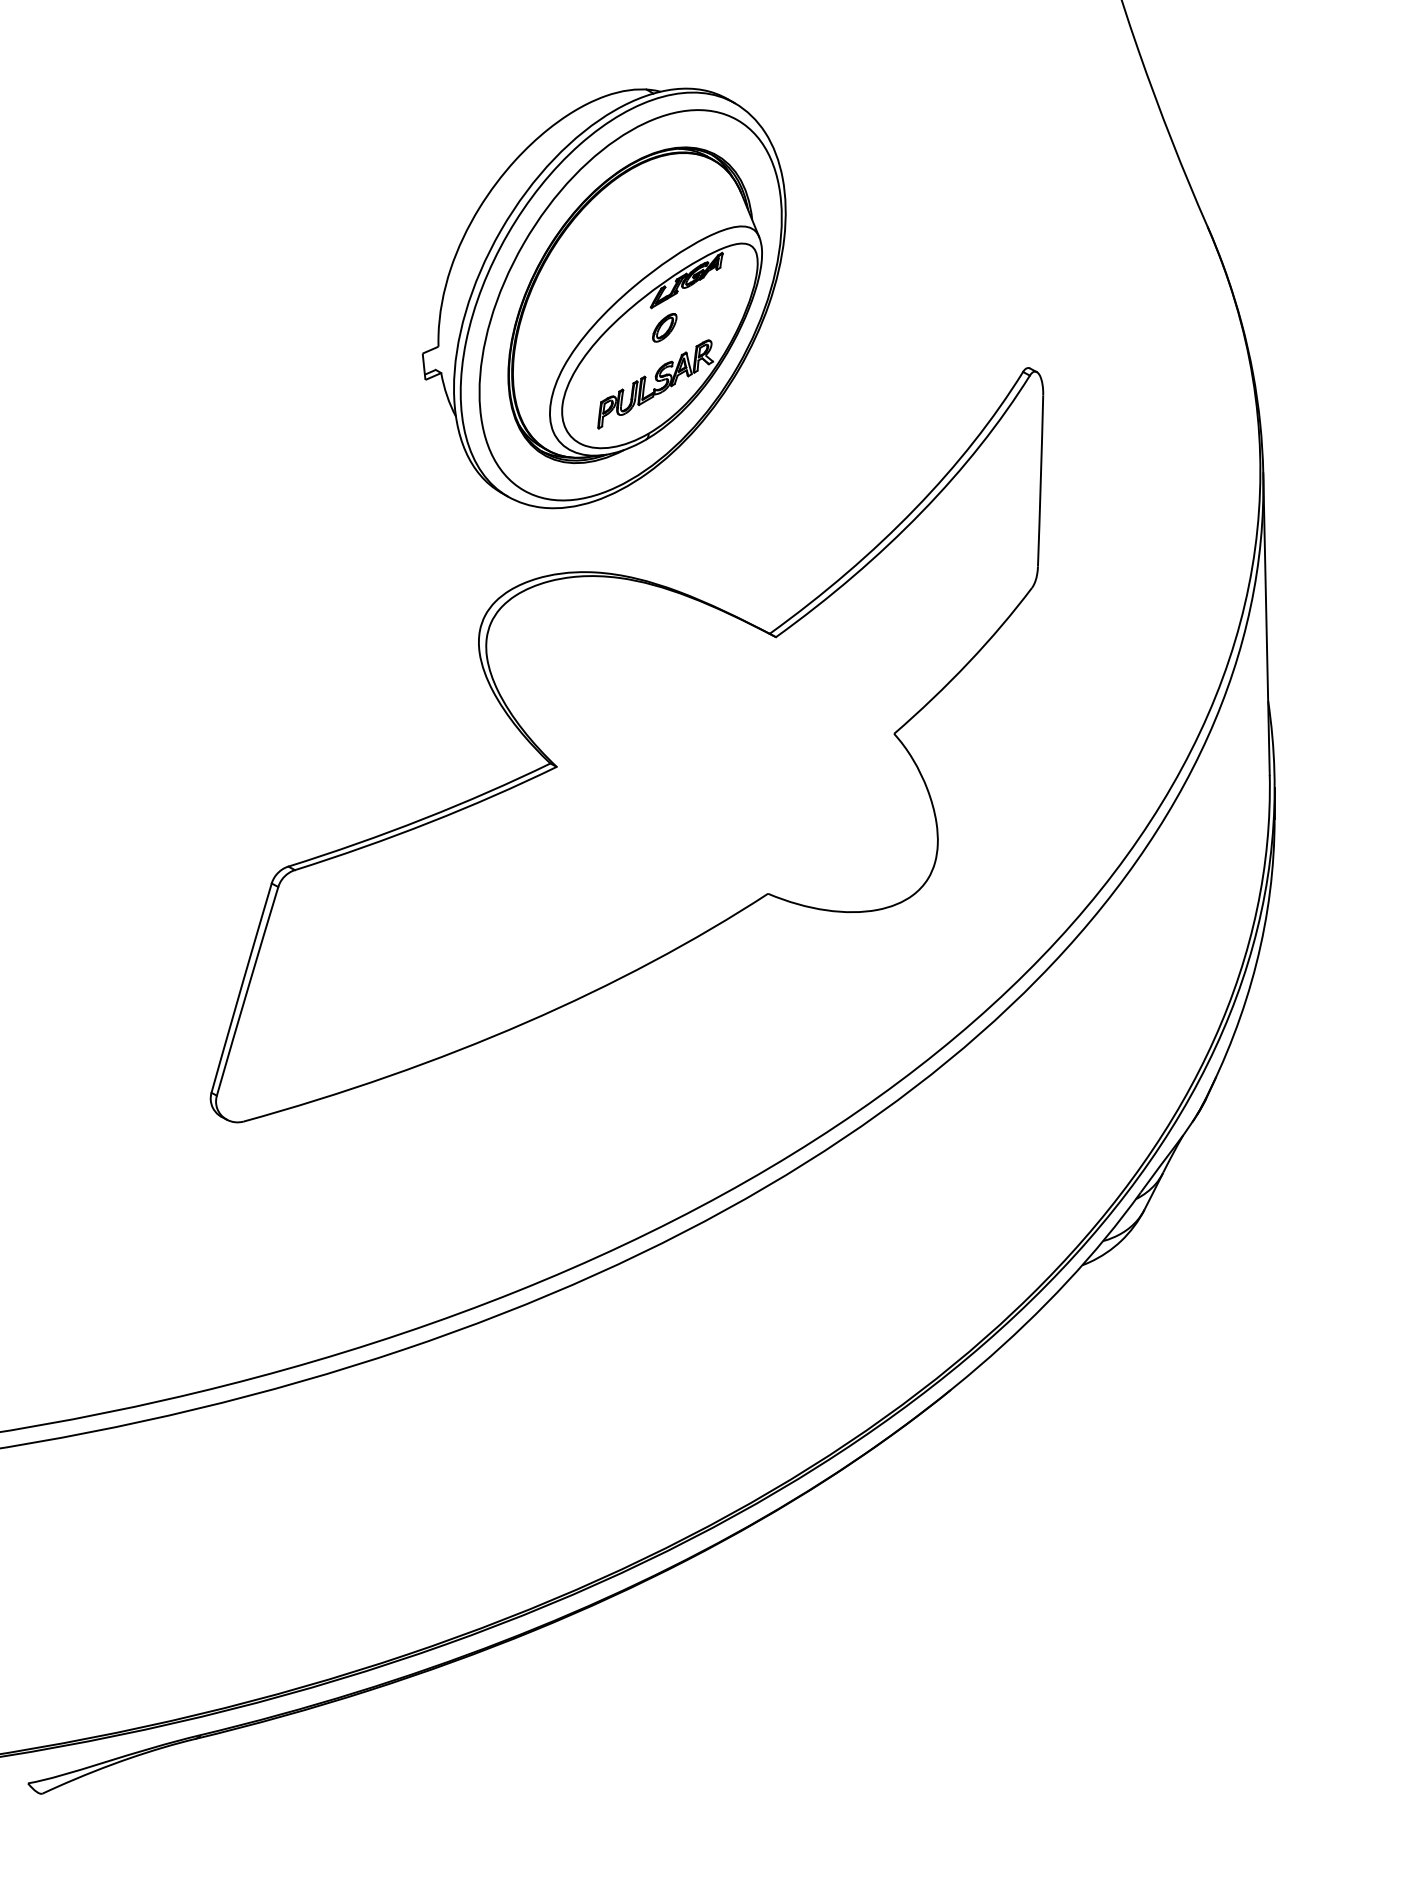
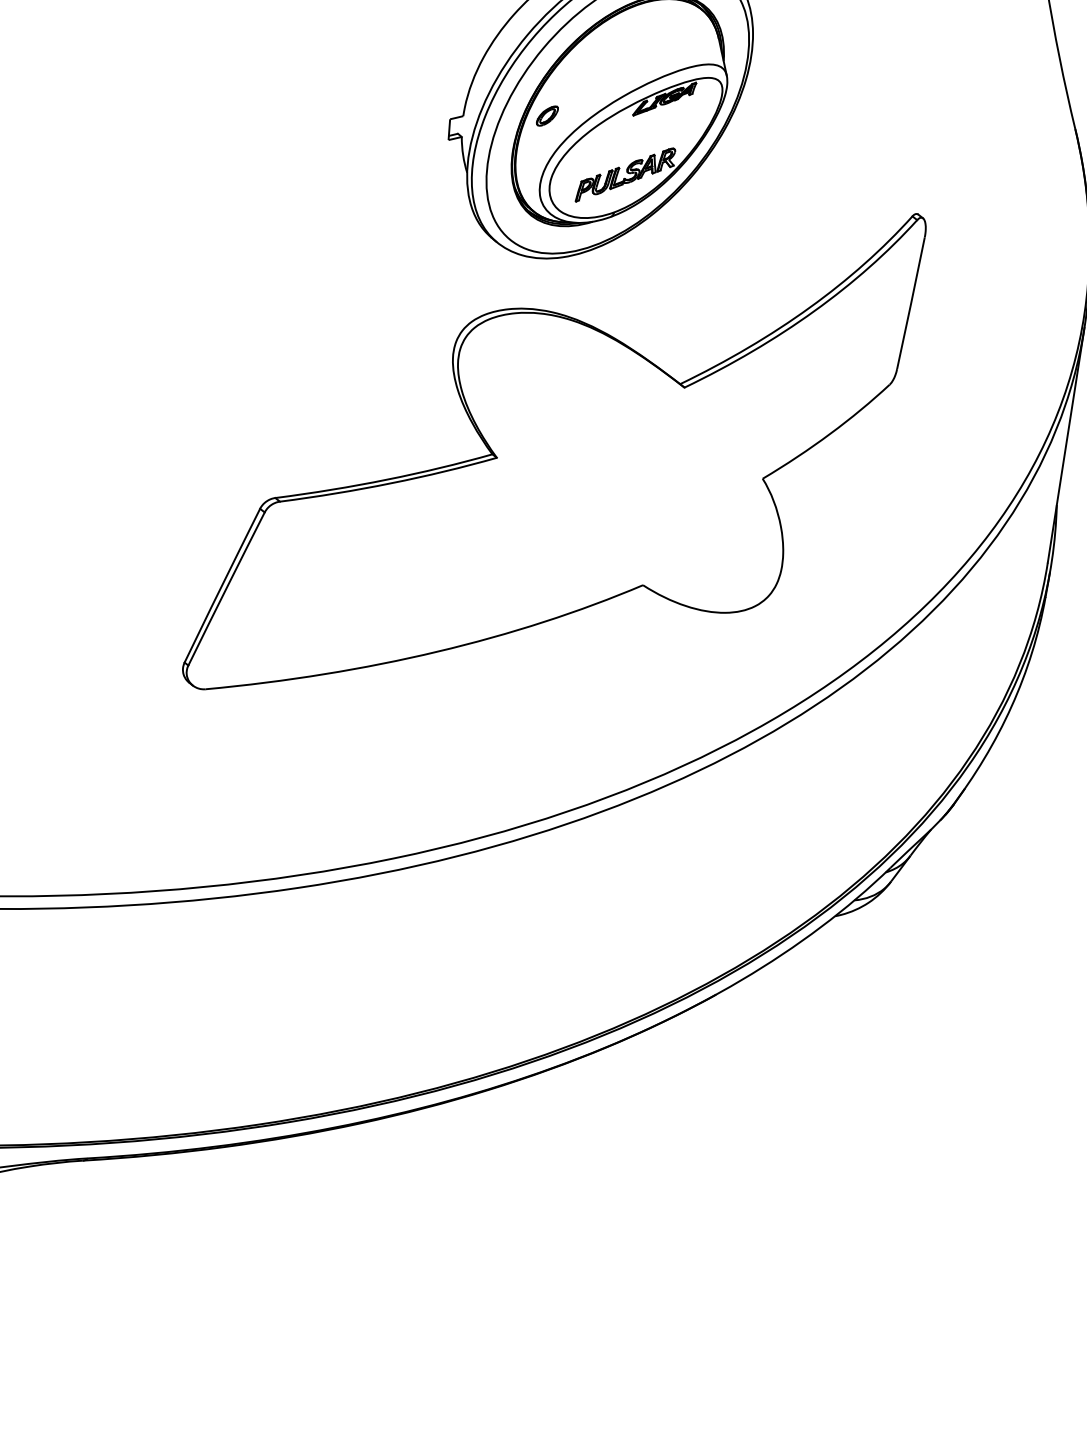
part: (664, 327) -> (547, 115), moved

